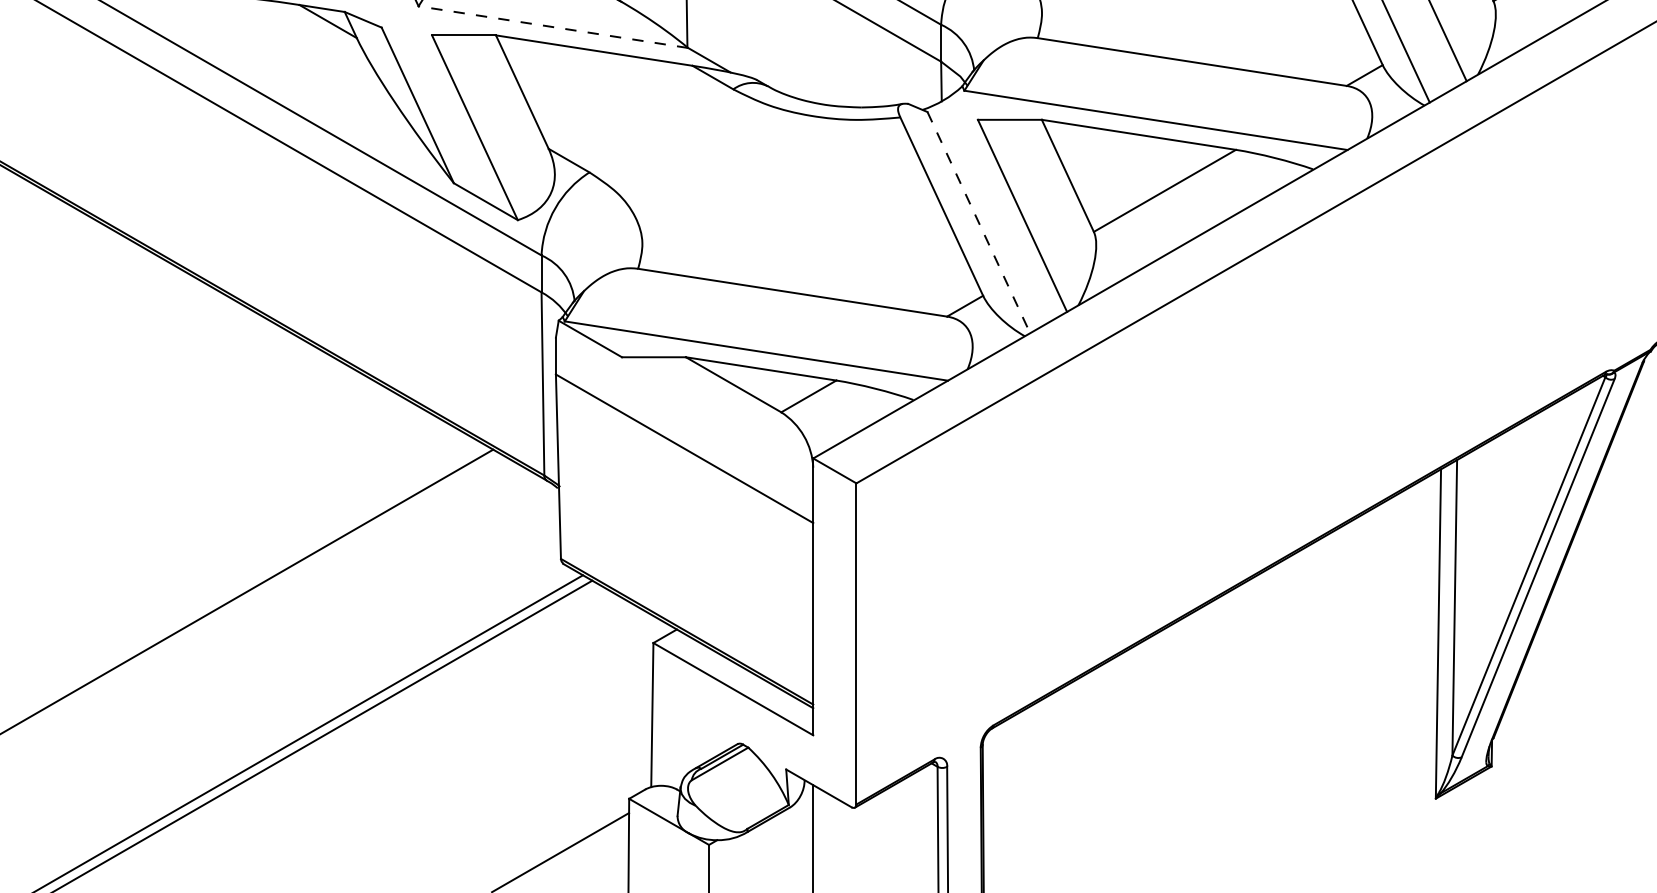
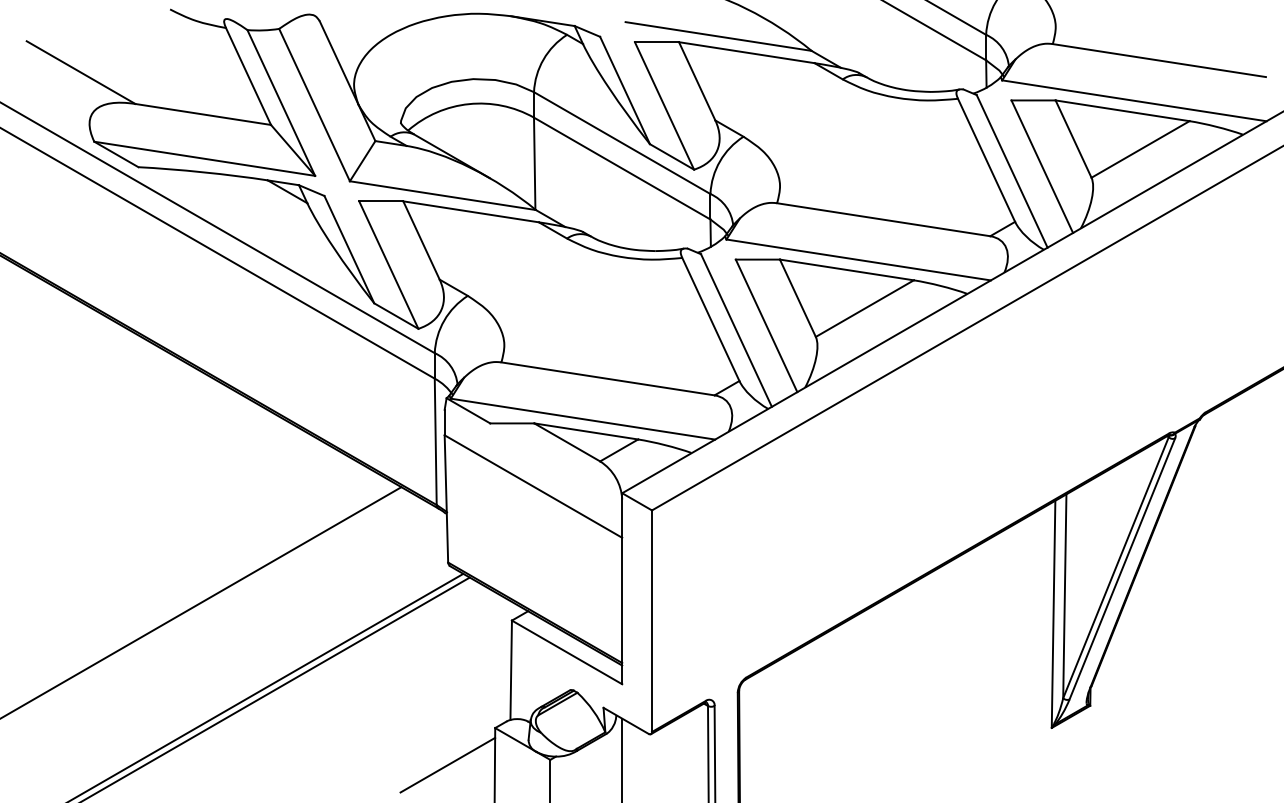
line: (552, 26) -> (442, 195), dashed -> solid
line: (978, 222) -> (736, 330), dashed -> solid

